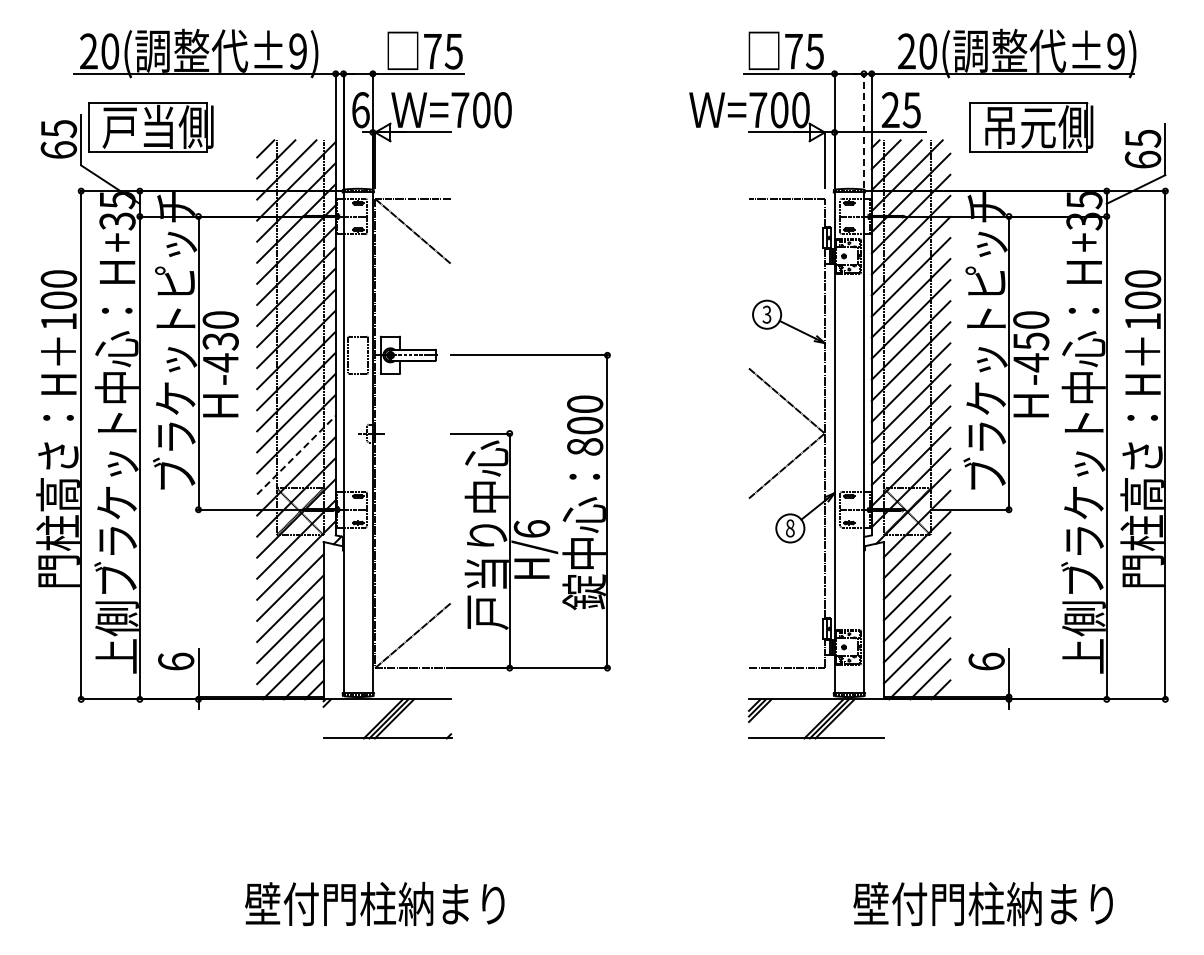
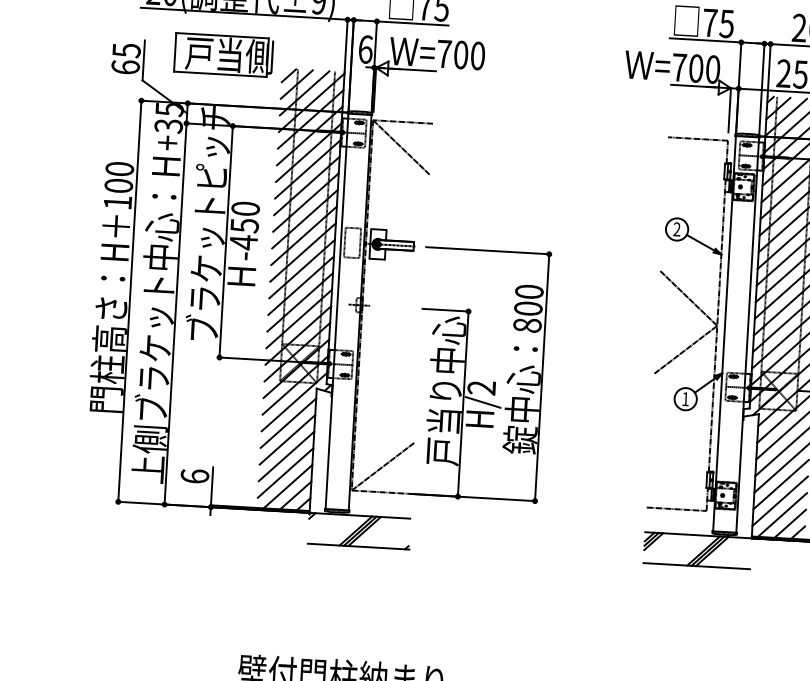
part: (150, 127) -> (223, 55), moved
line: (863, 130) -> (761, 88), dashed -> solid
text: (766, 314) -> (676, 229), 3 -> 2
text: (219, 341) -> (243, 225), -430 -> -450
line: (296, 455) -> (299, 319), dashed -> solid
text: (531, 528) -> (481, 387), H/6 -> H/2
text: (790, 528) -> (685, 399), 8 -> 1

